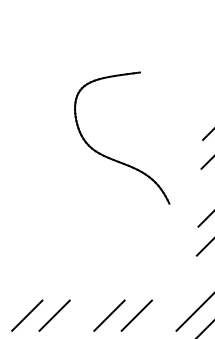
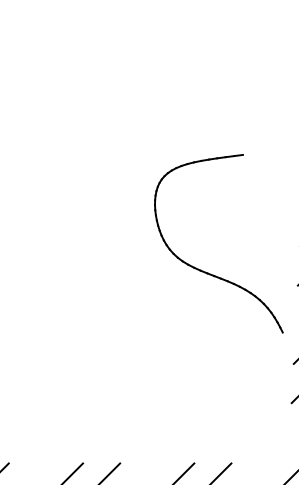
part: (114, 159) -> (208, 272), moved

